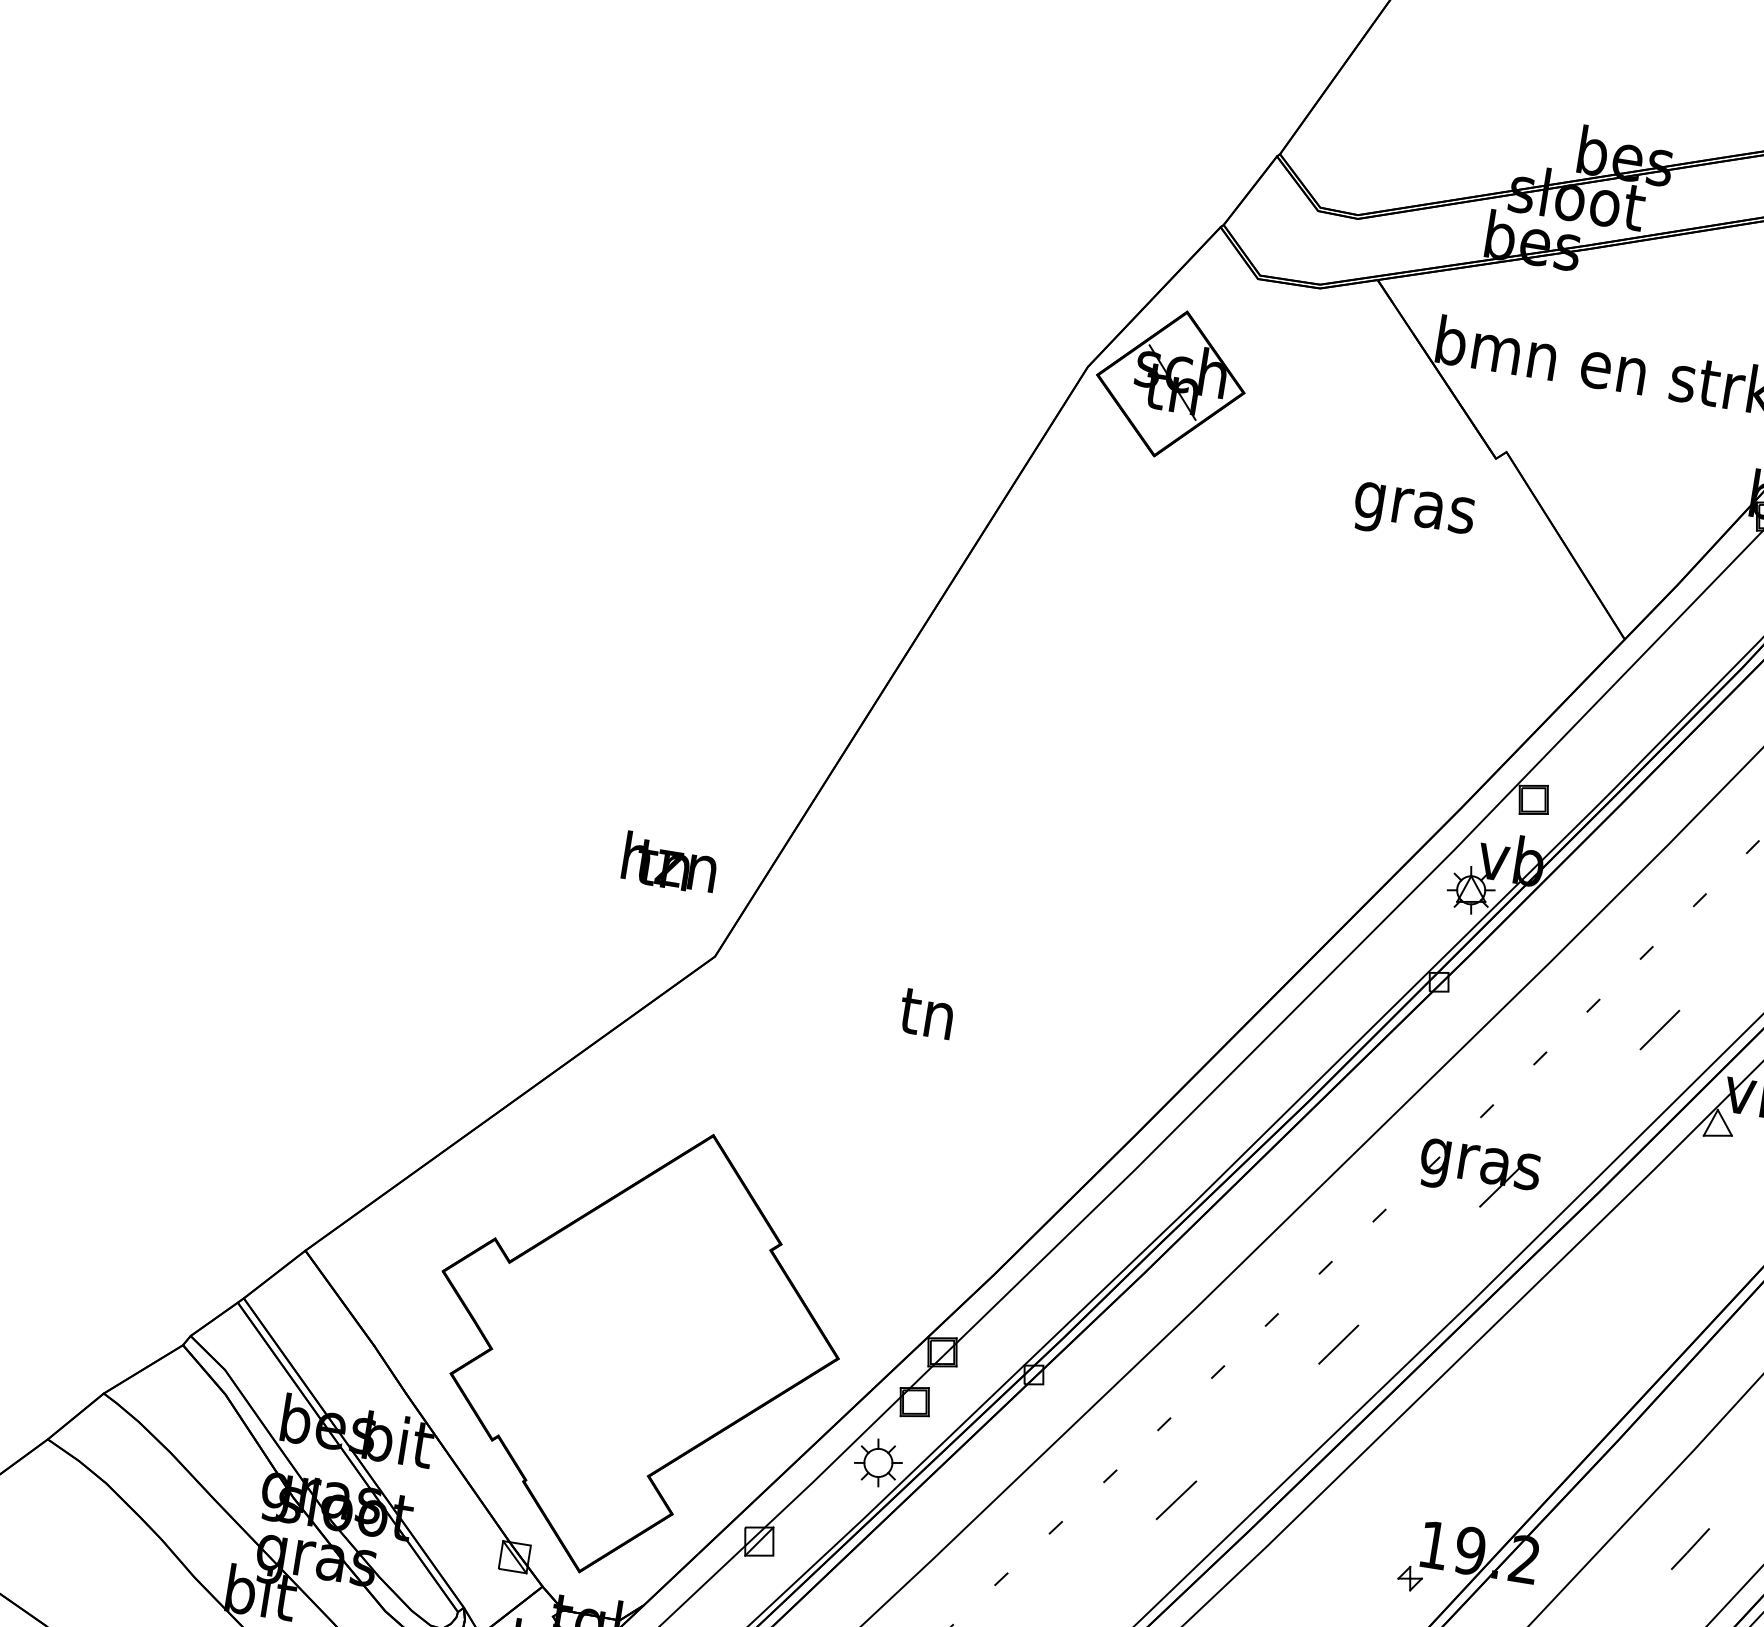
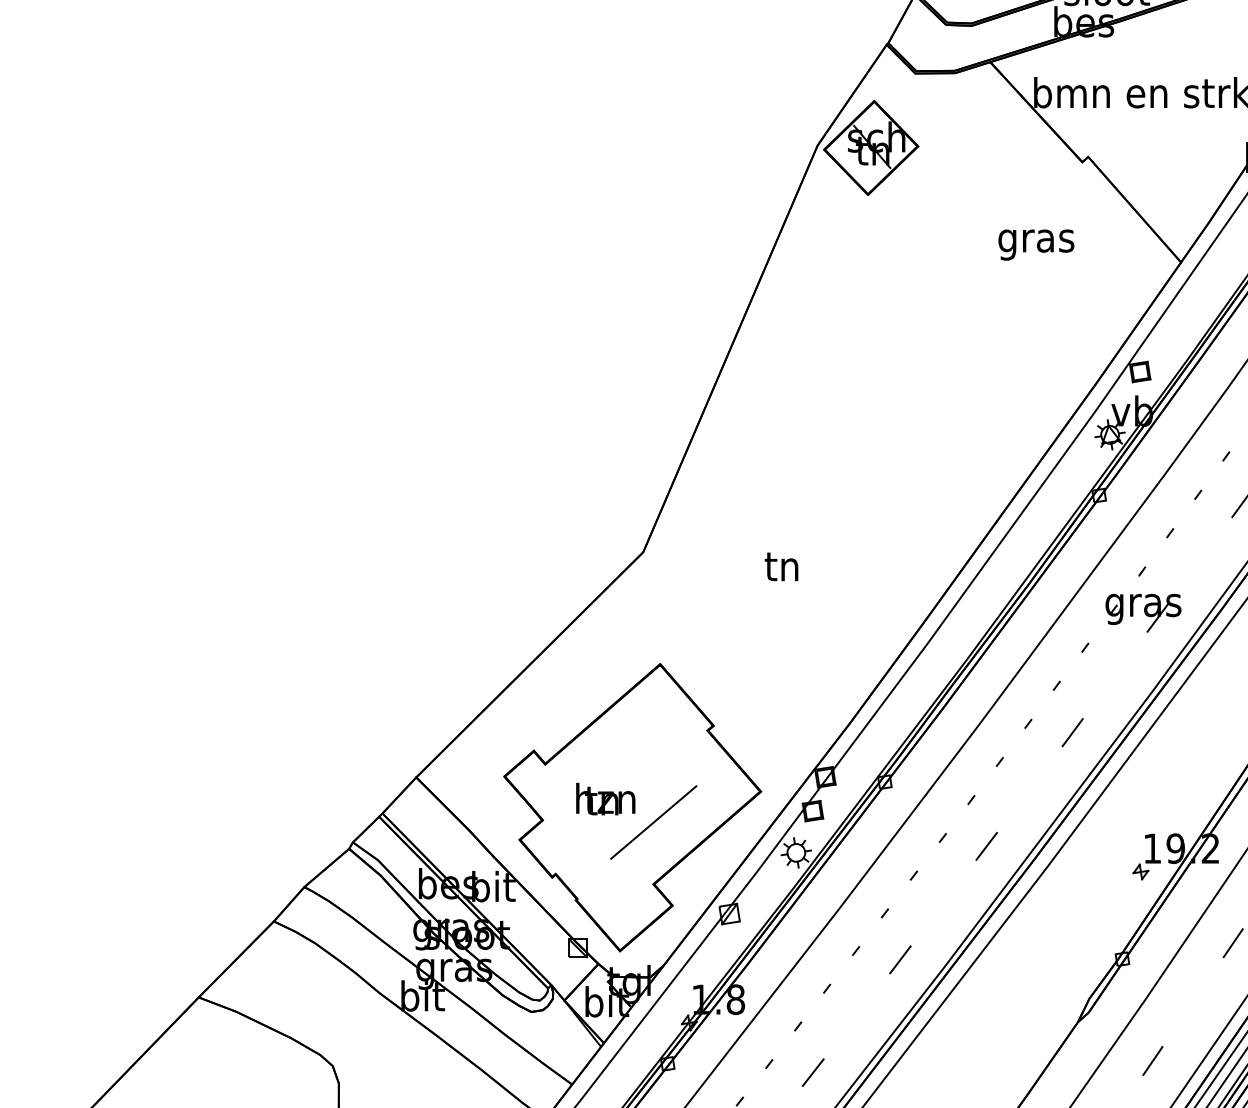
text: (1414, 513) -> (1036, 244), moved
text: (669, 861) -> (605, 798), moved
line: (663, 1379) -> (653, 822), added

